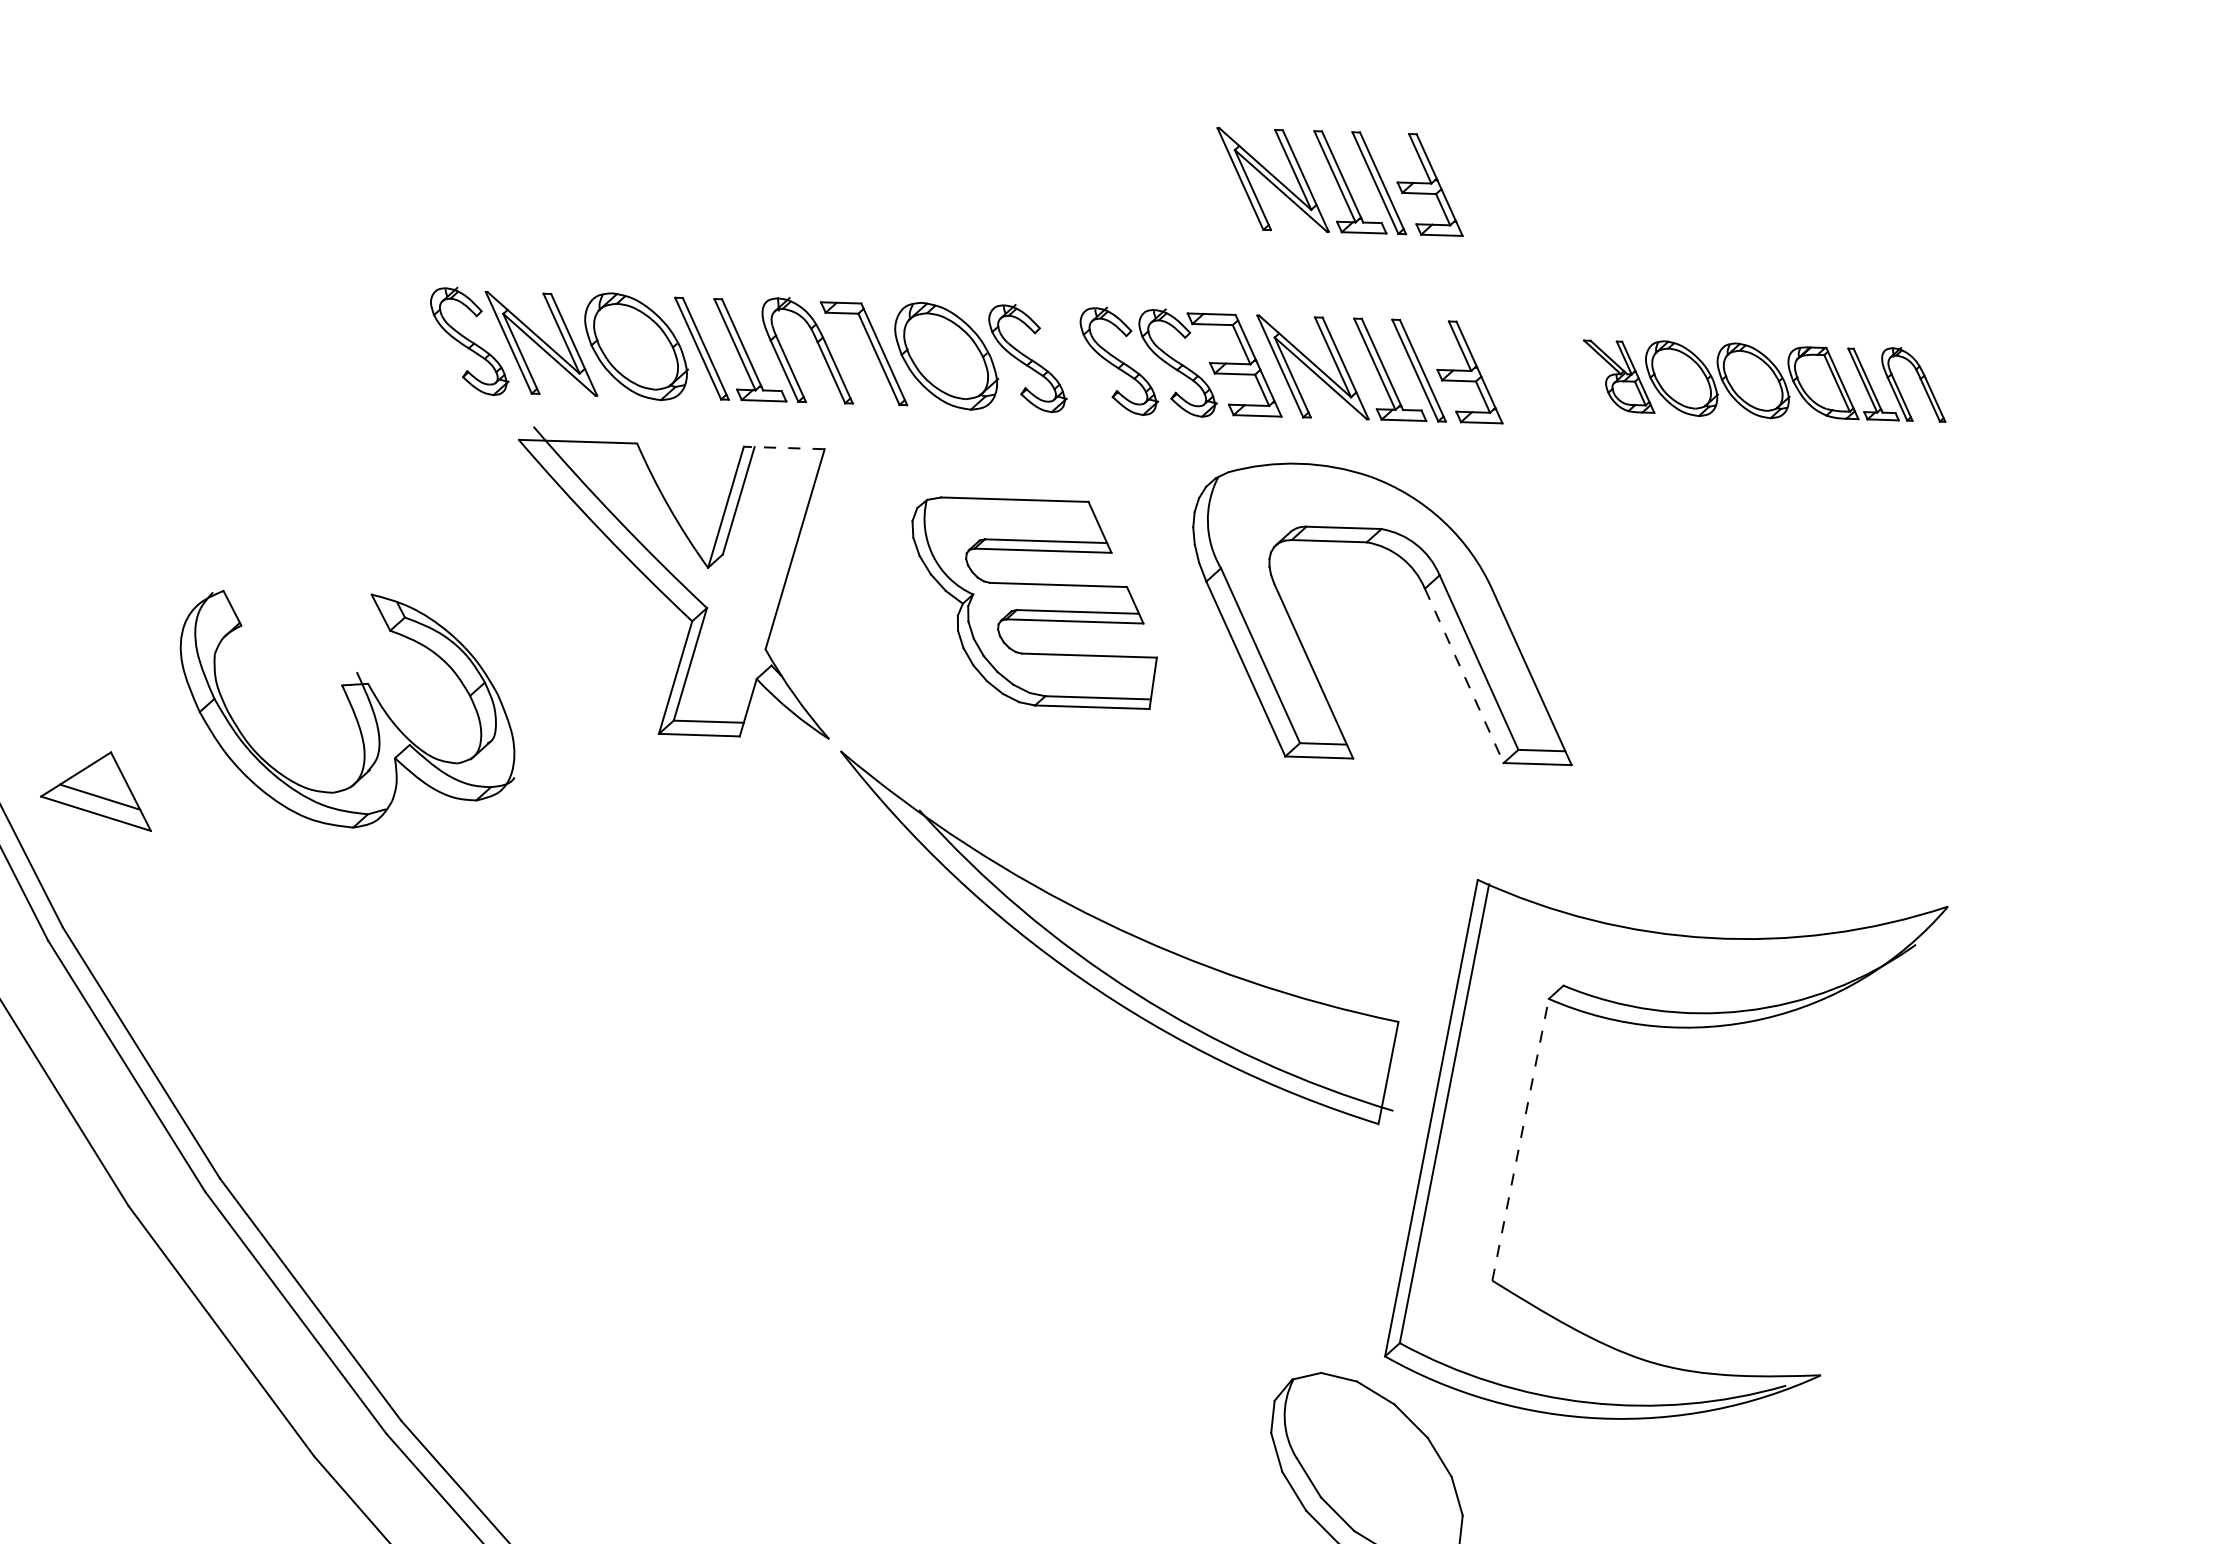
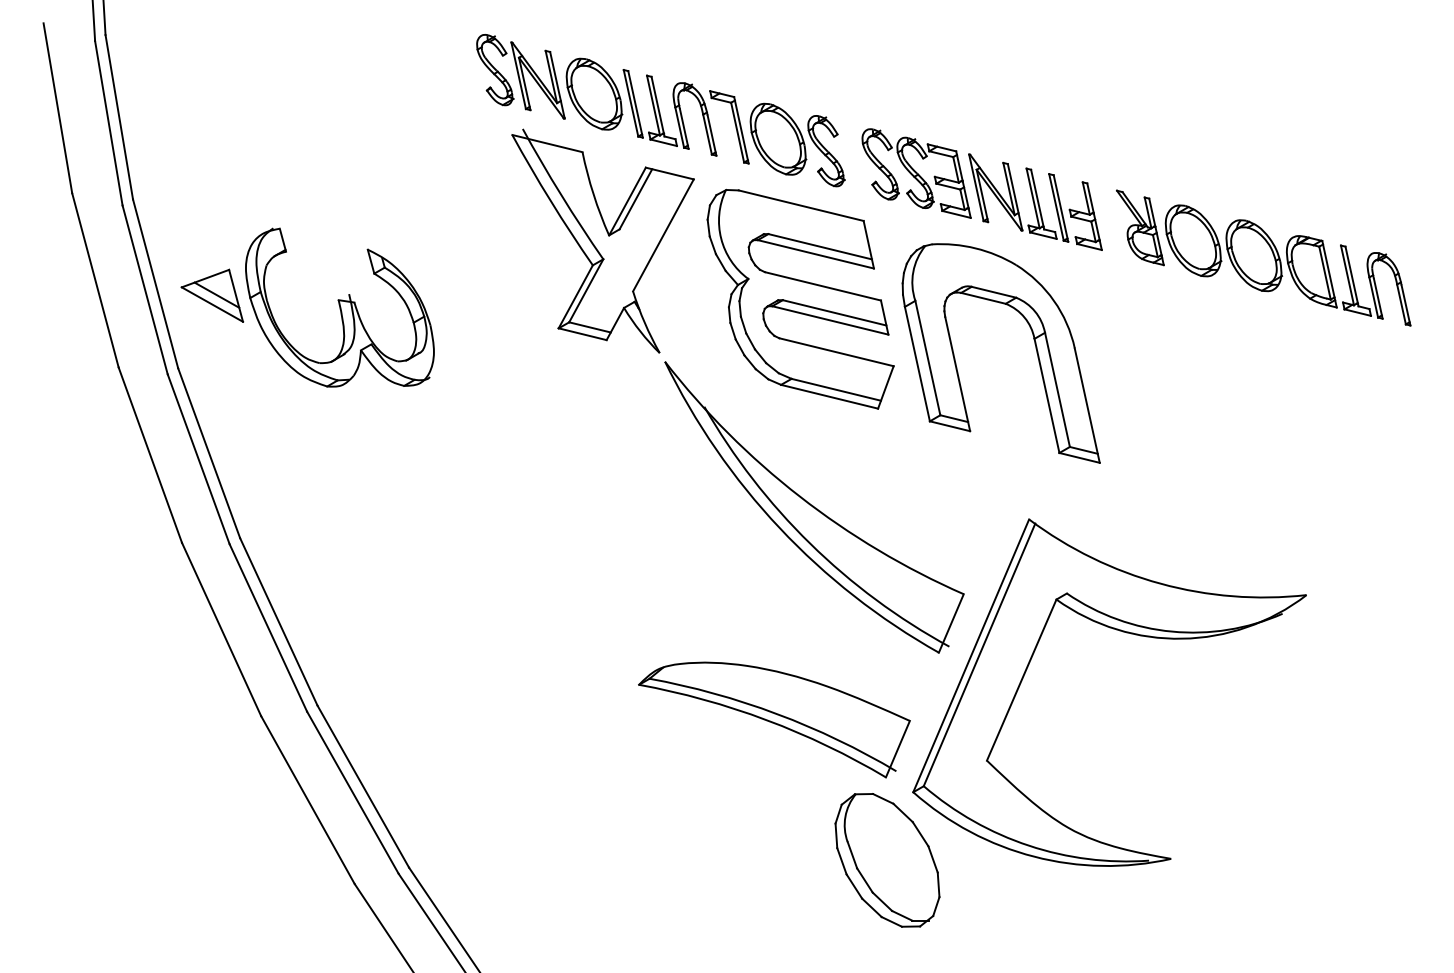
part: (1339, 180) -> (1035, 84), removed
part: (1764, 380) -> (1263, 257), size x1.43
line: (783, 448) -> (669, 173), dashed -> solid
part: (1036, 603) -> (800, 298), size x1.43
line: (1465, 676) -> (1047, 396), dashed -> solid
part: (345, 696) -> (339, 307), moved
line: (1520, 1140) -> (1021, 680), dashed -> solid
part: (1137, 1287) -> (774, 719), added

